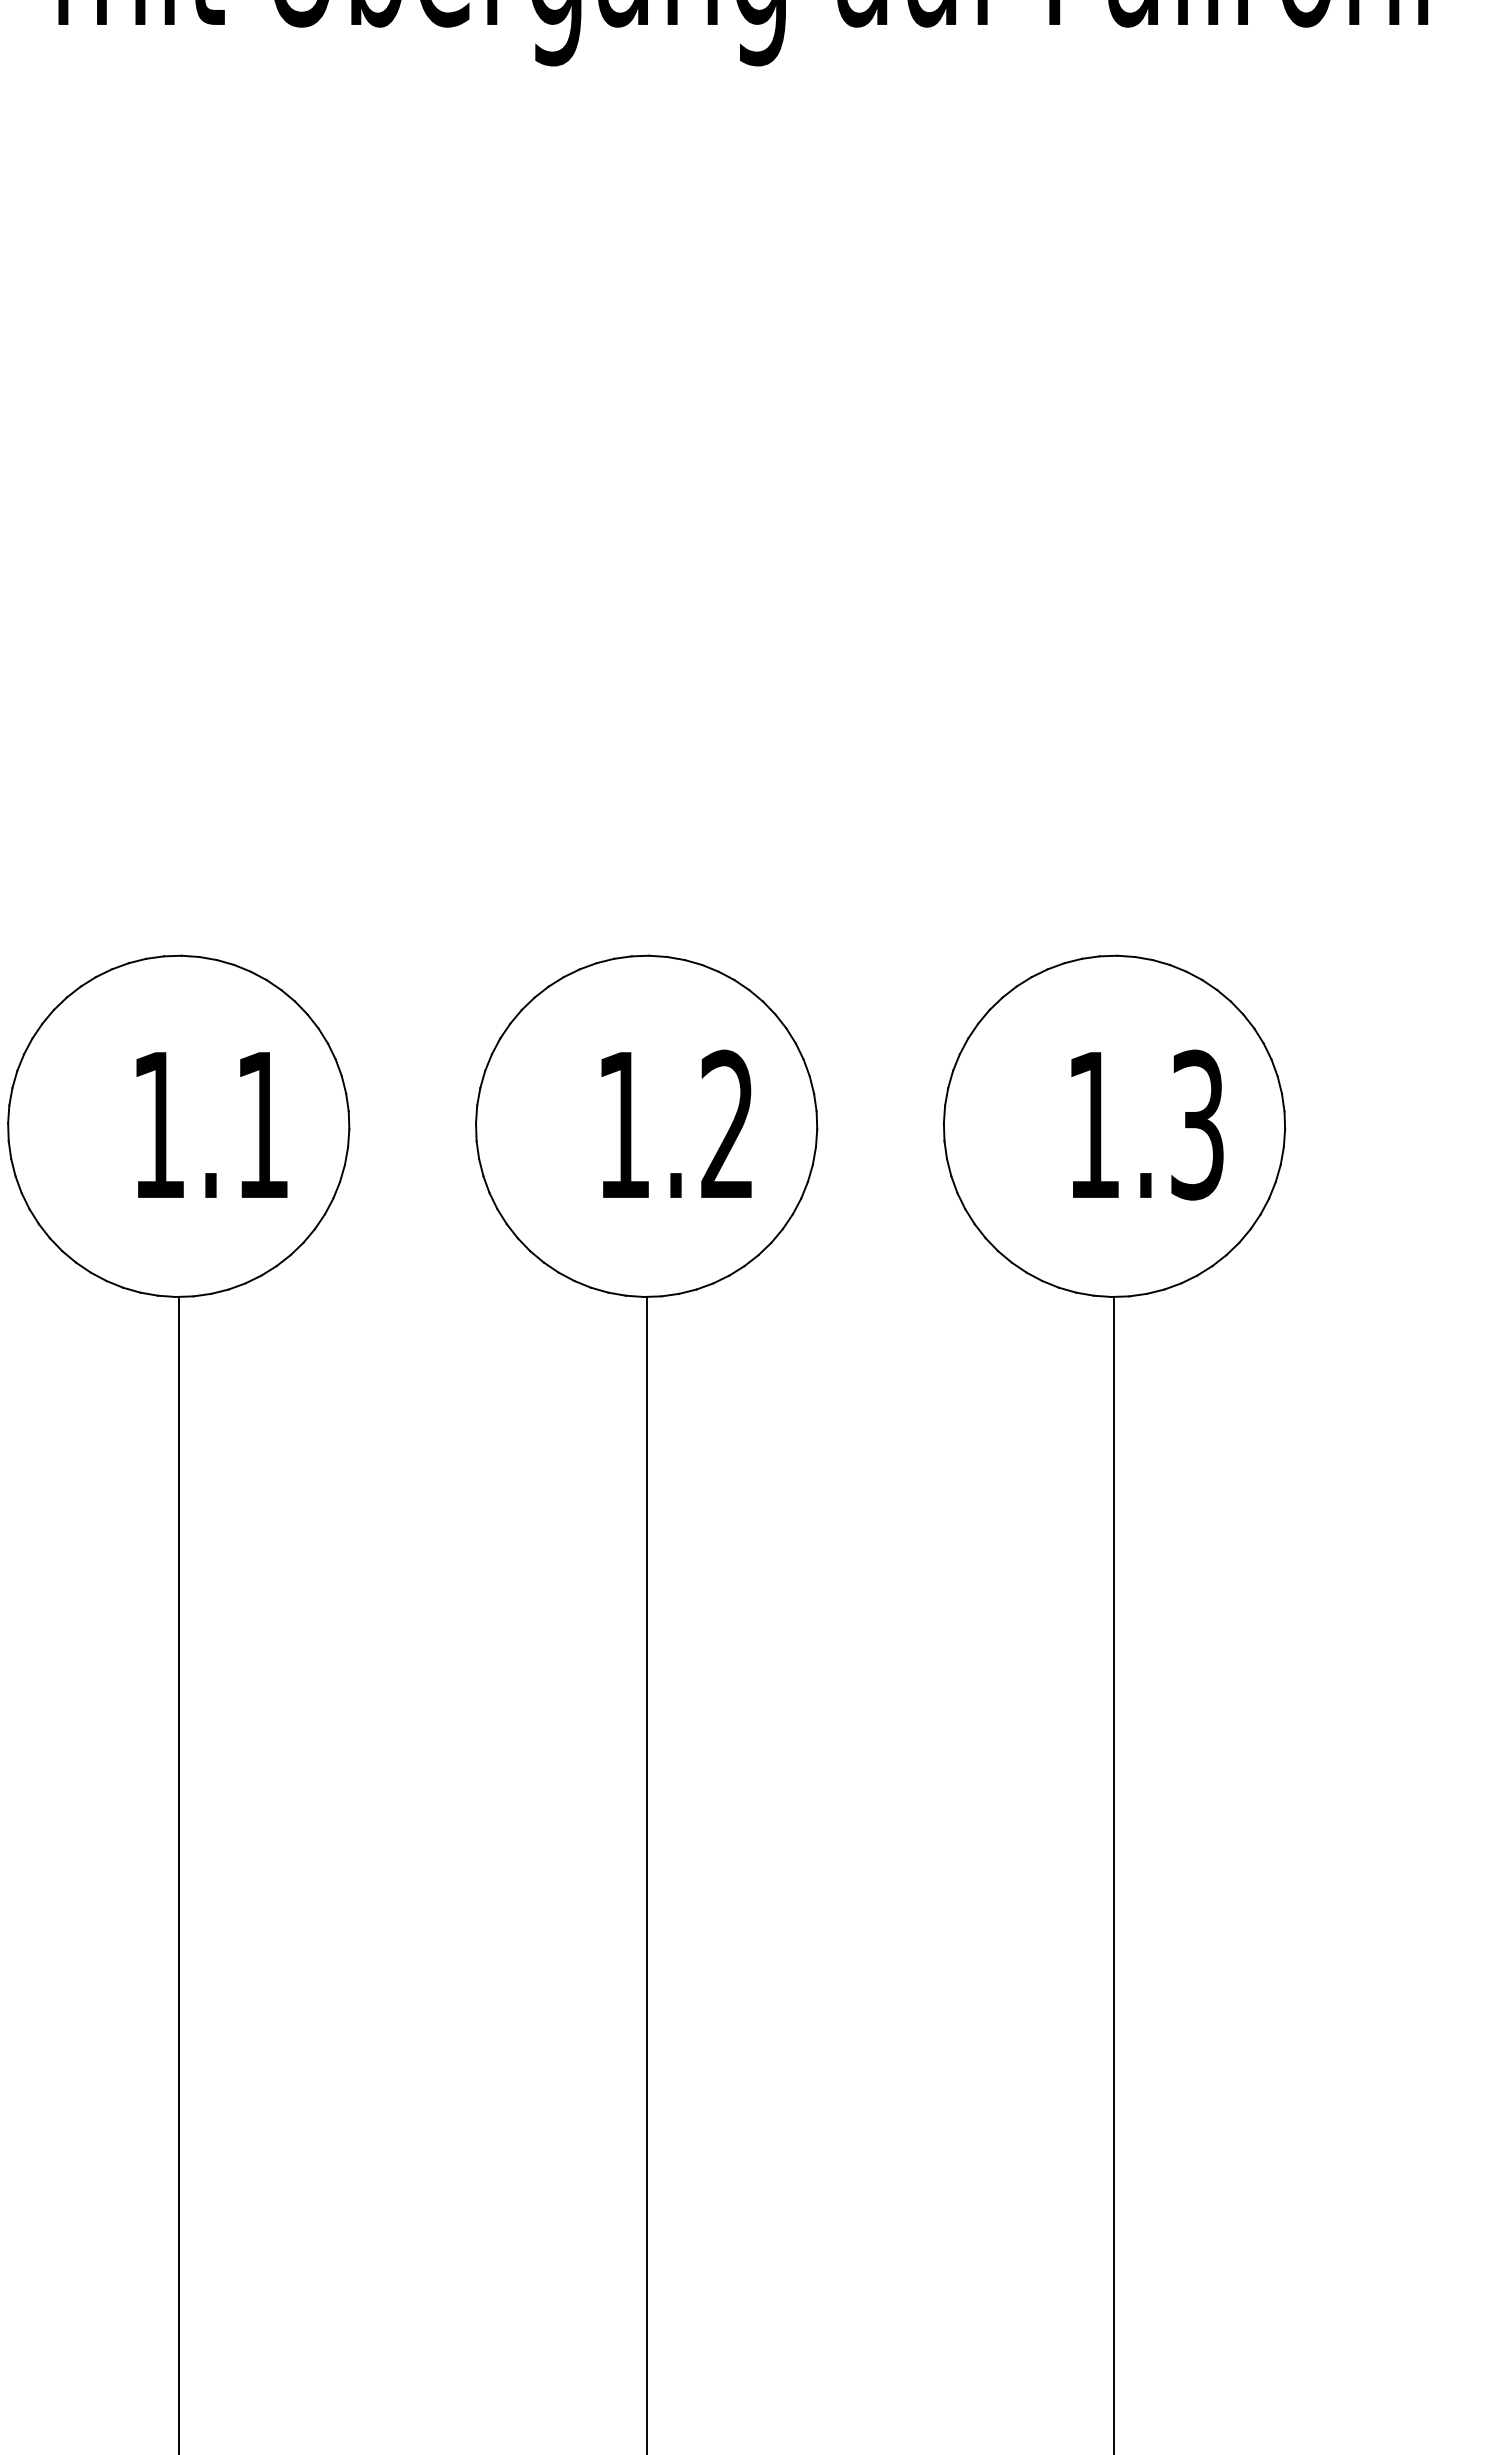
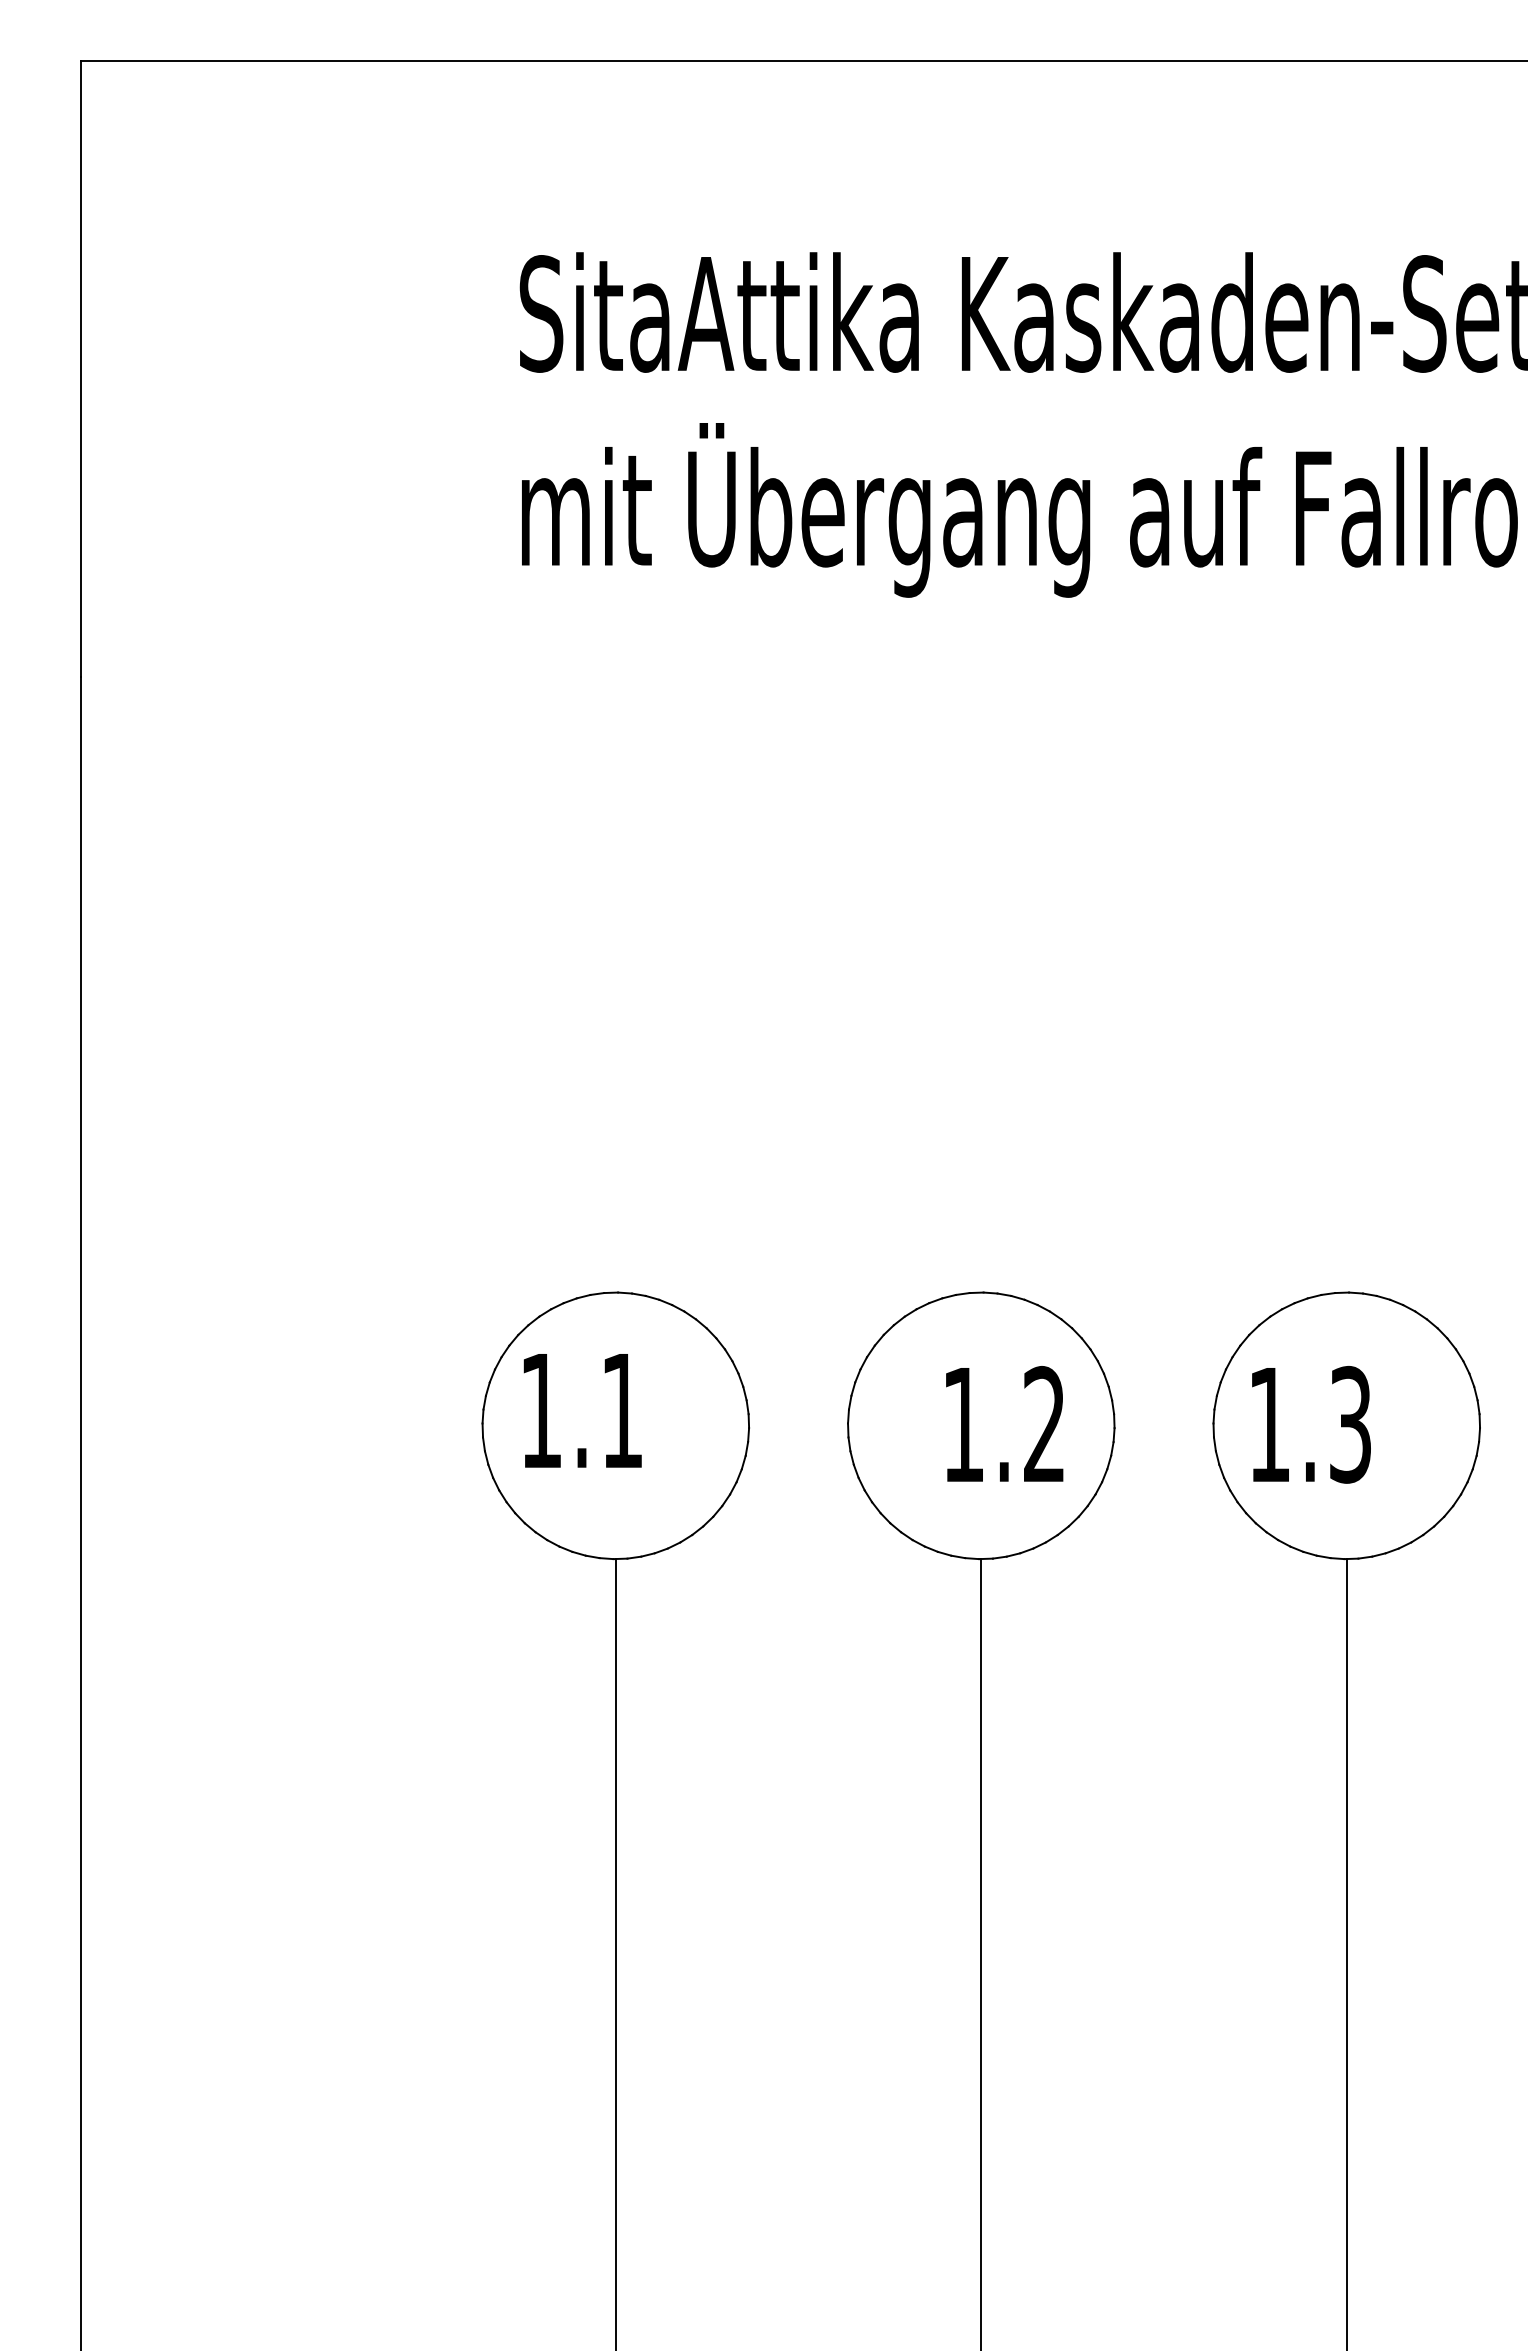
text: (211, 1124) -> (582, 1410), moved
text: (1147, 1124) -> (1311, 1424), moved

